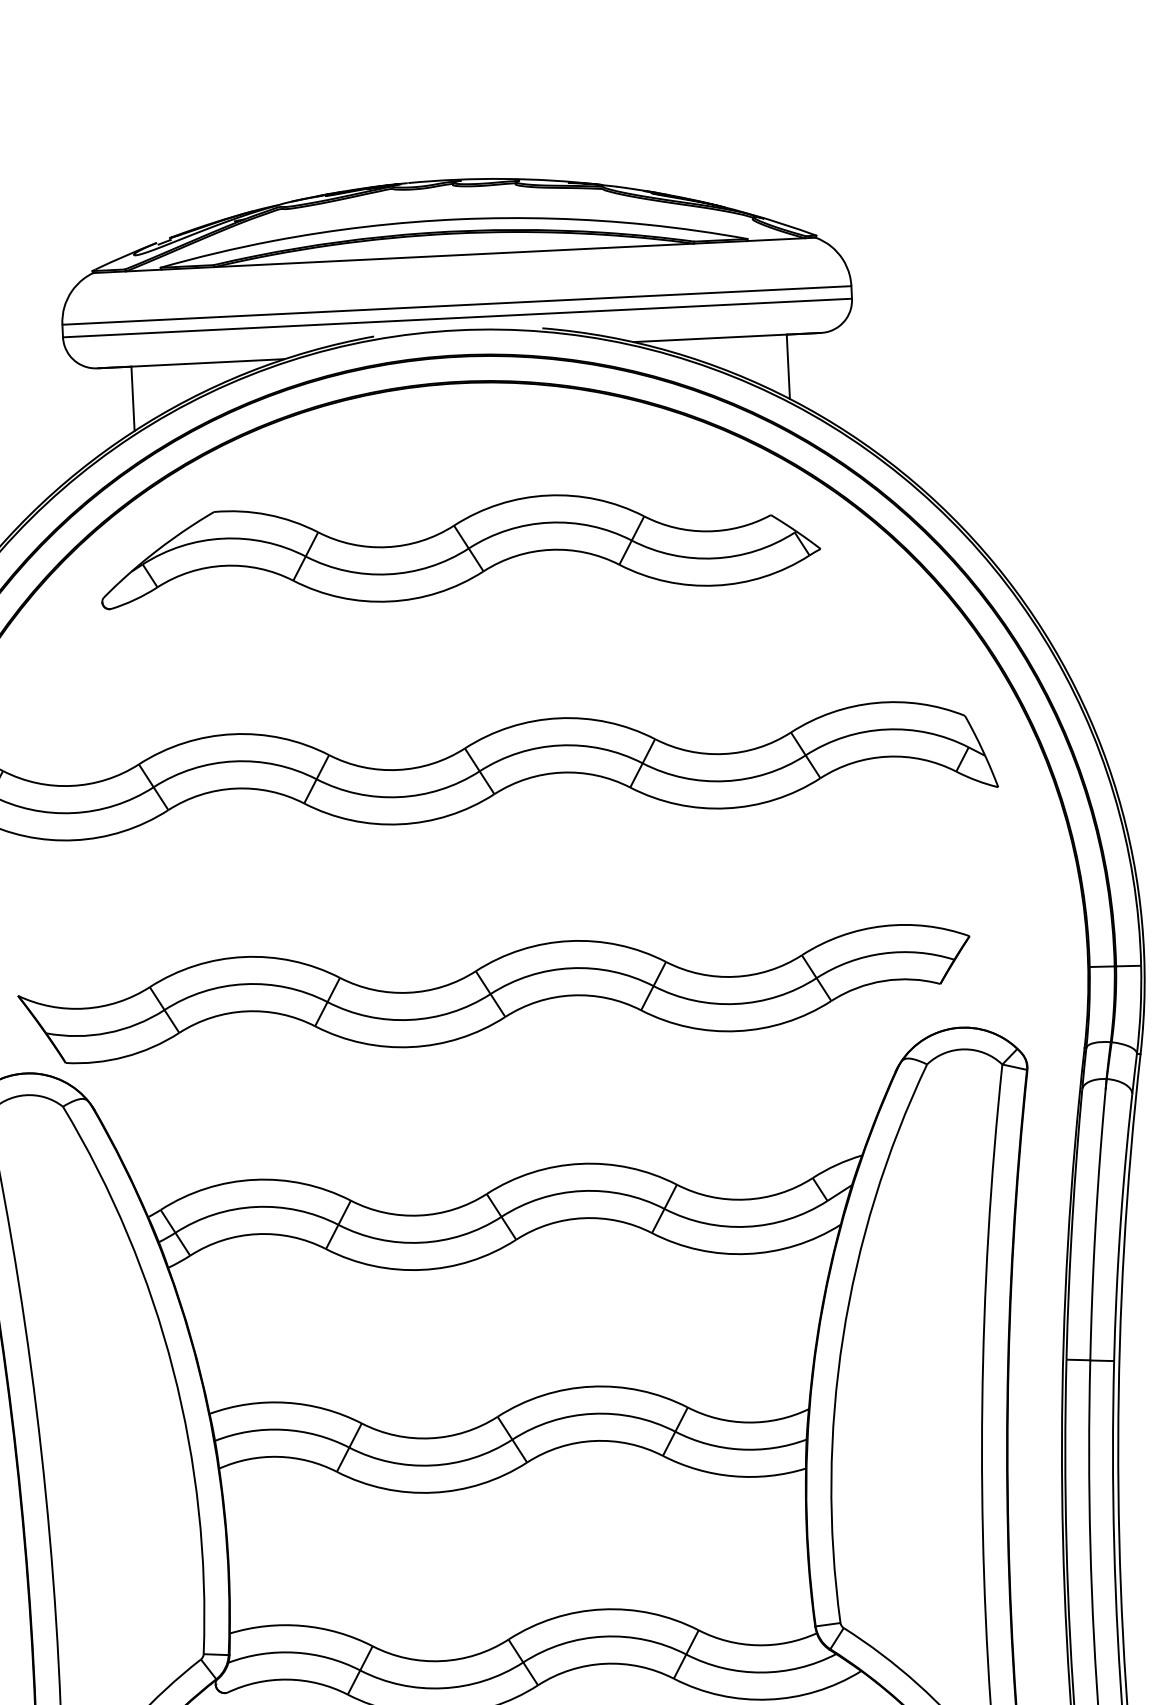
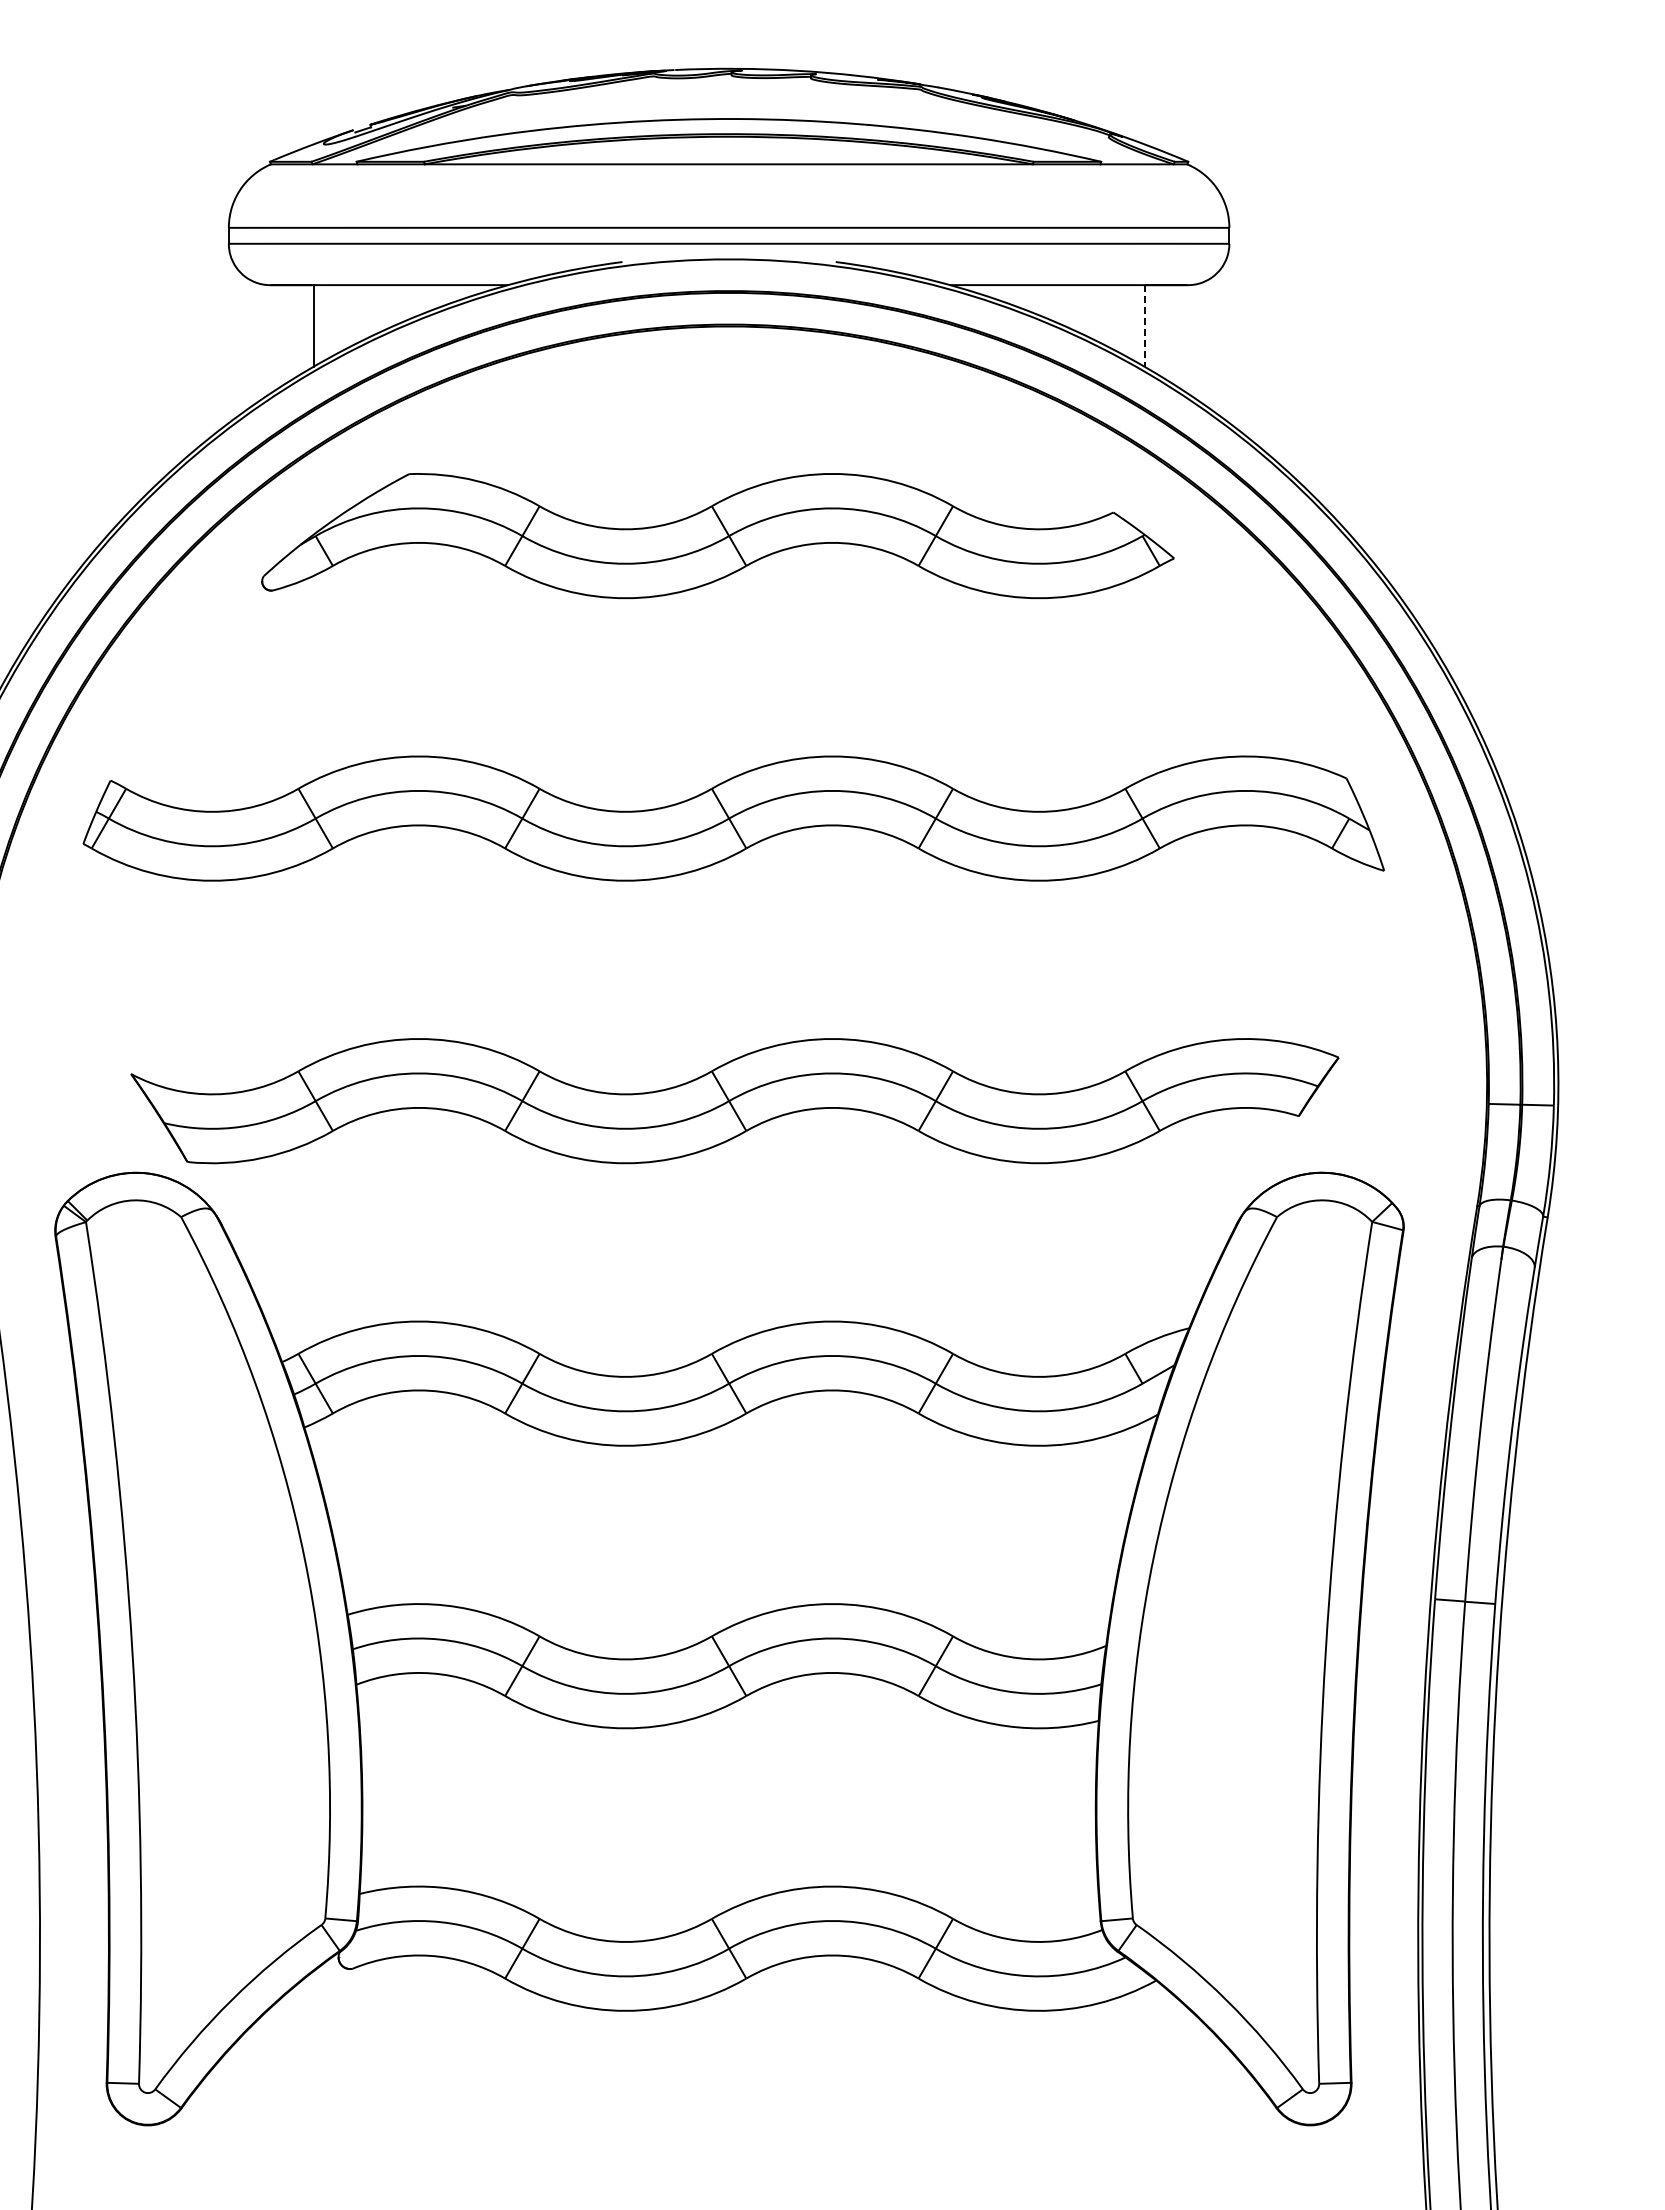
line: (788, 366) -> (1144, 325), solid -> dashed

